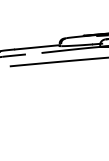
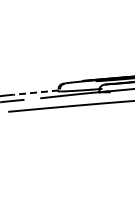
line: (37, 47) -> (36, 92), solid -> dashed

